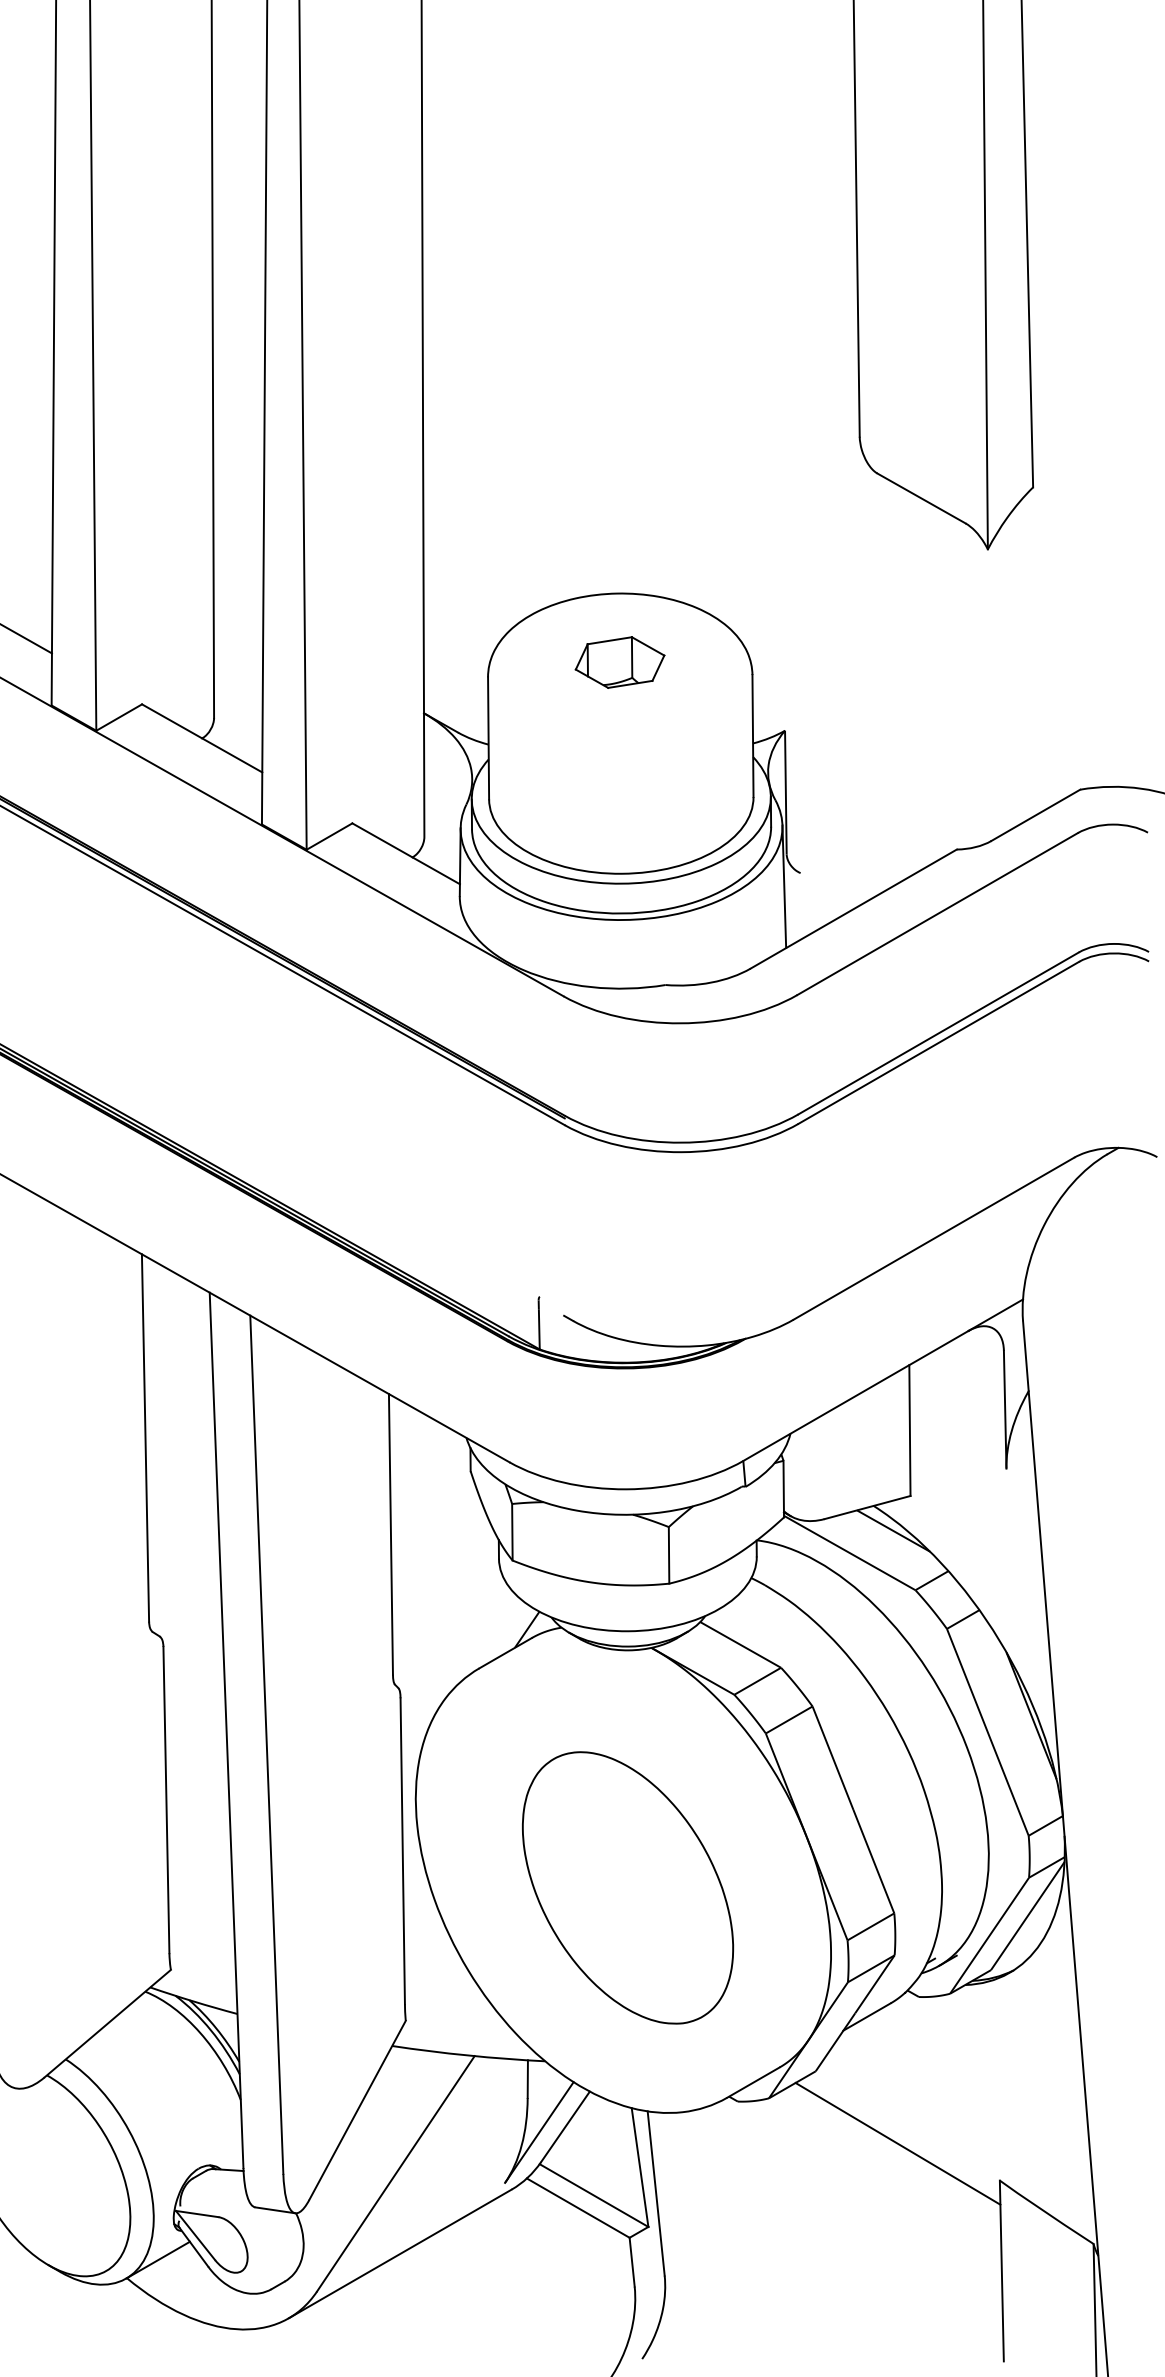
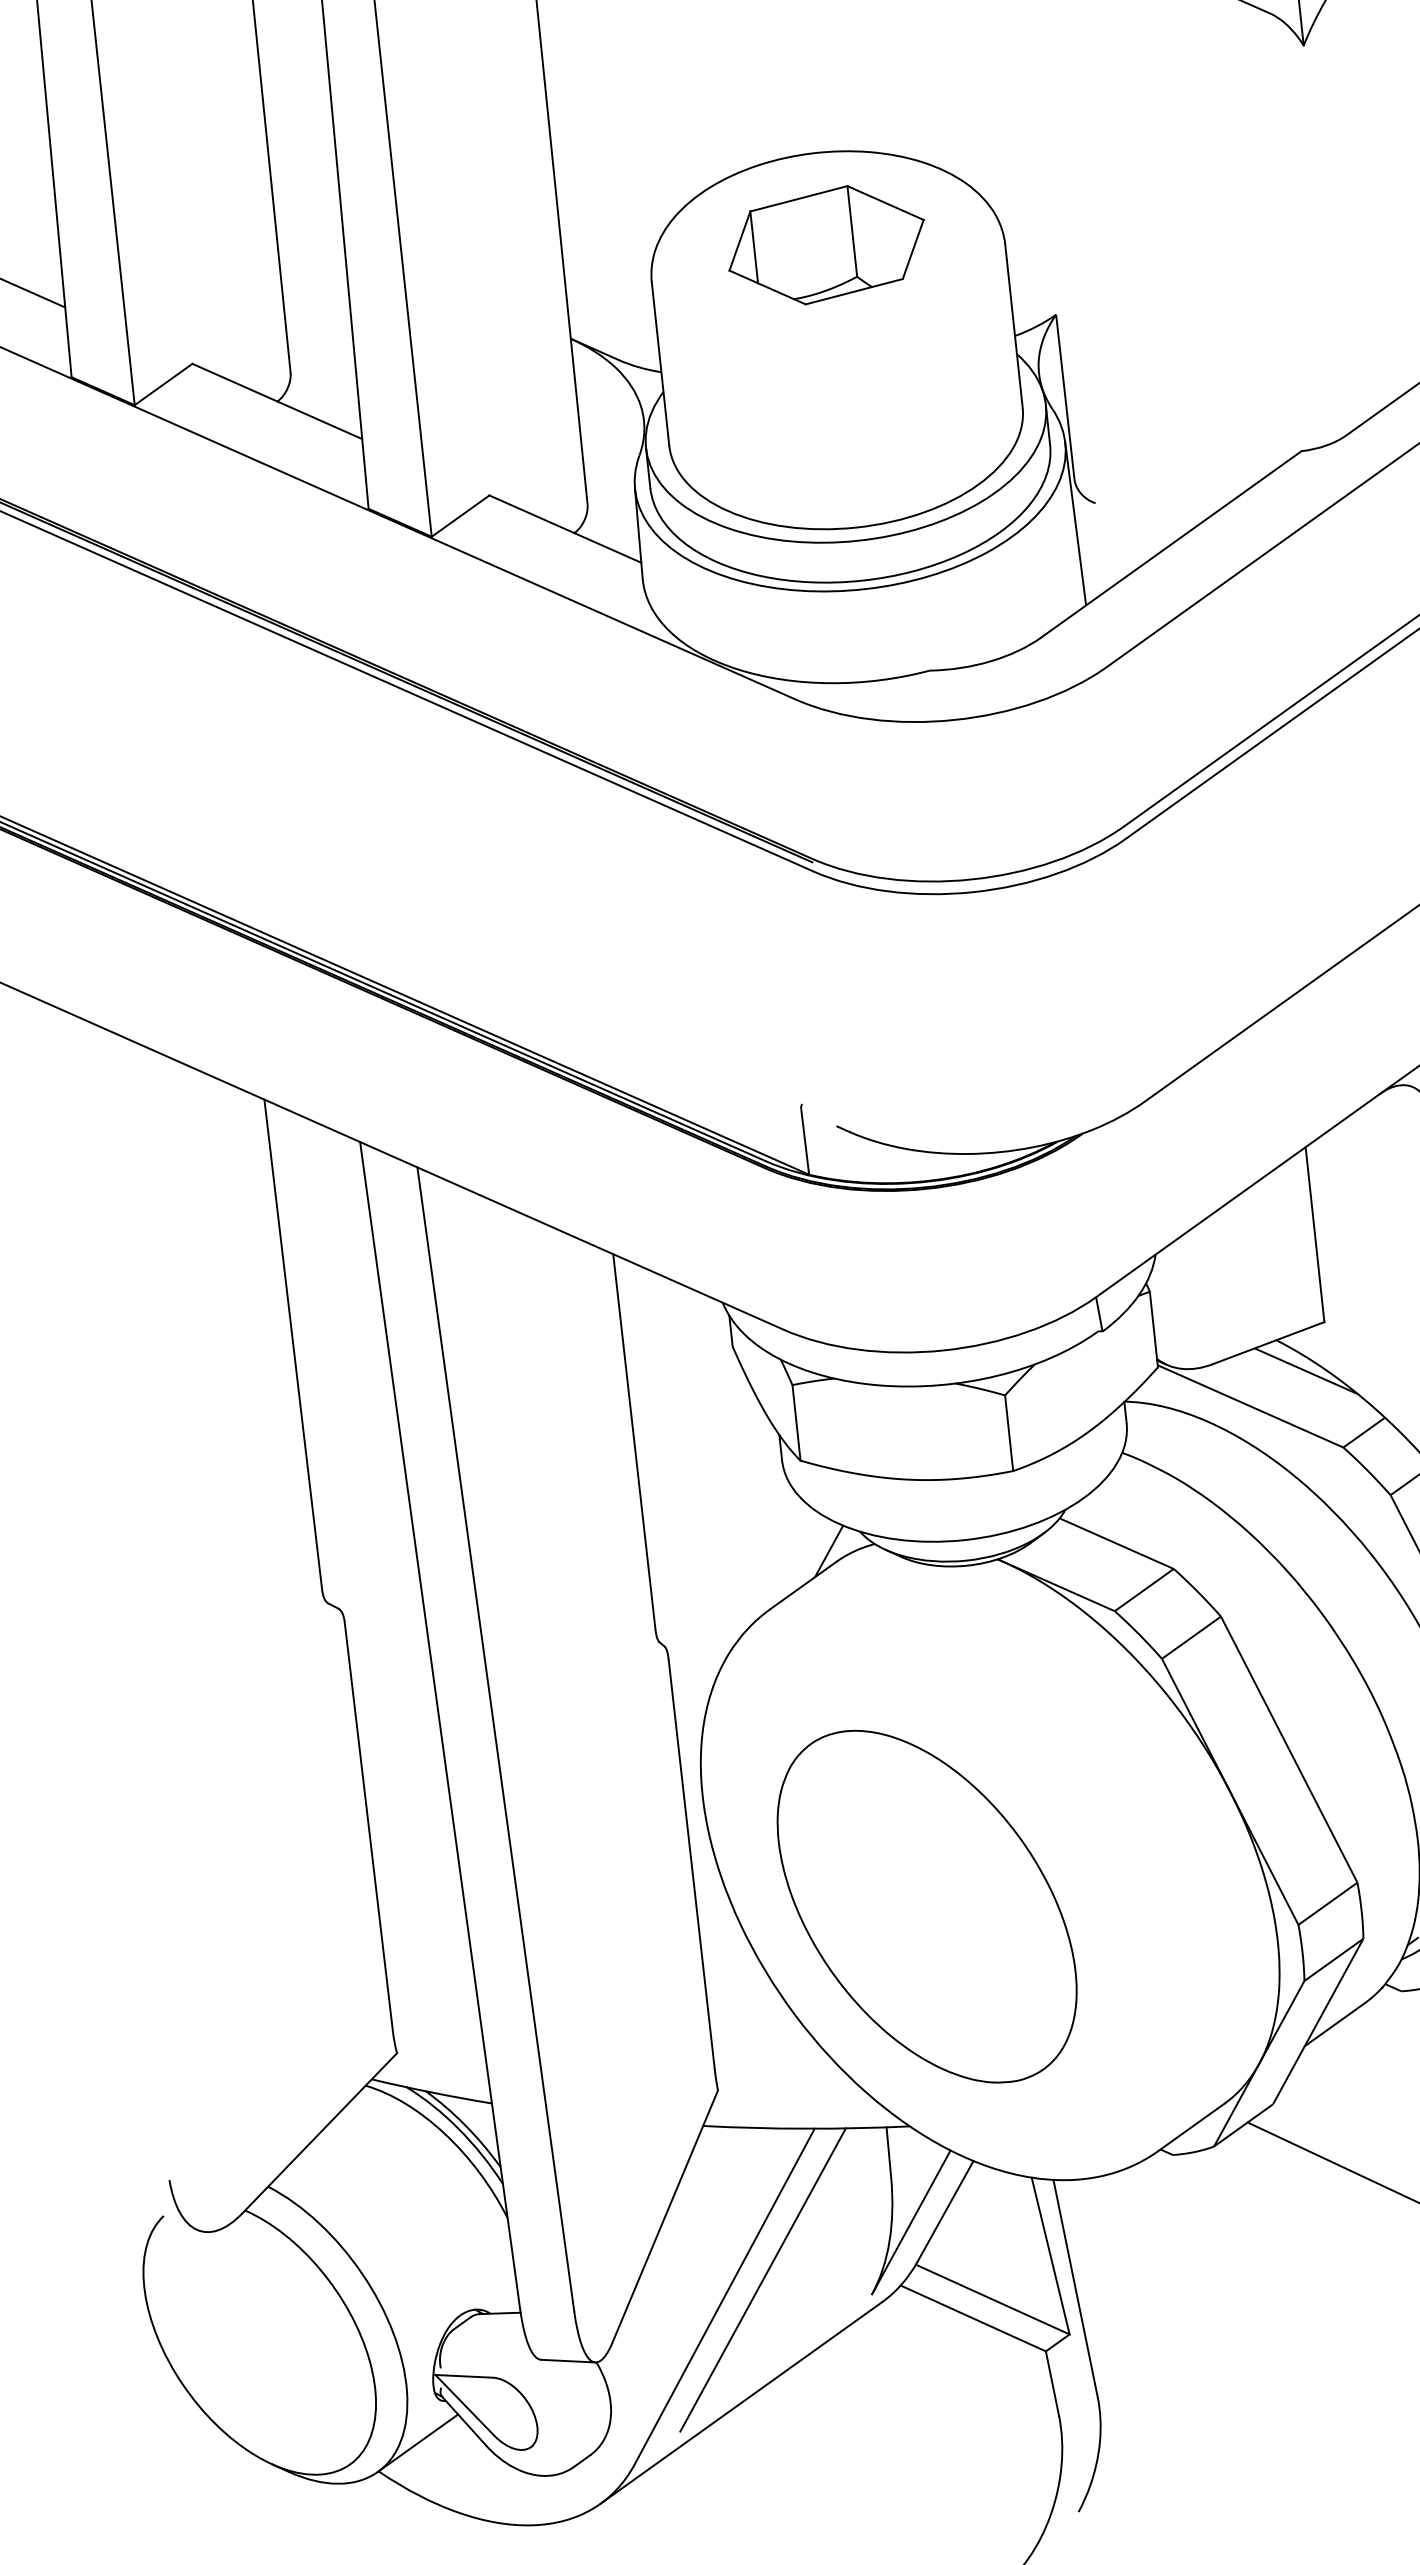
part: (619, 662) -> (825, 245), size x1.67
part: (628, 1887) -> (927, 1906), moved
line: (425, 2164) -> (763, 2280), added

